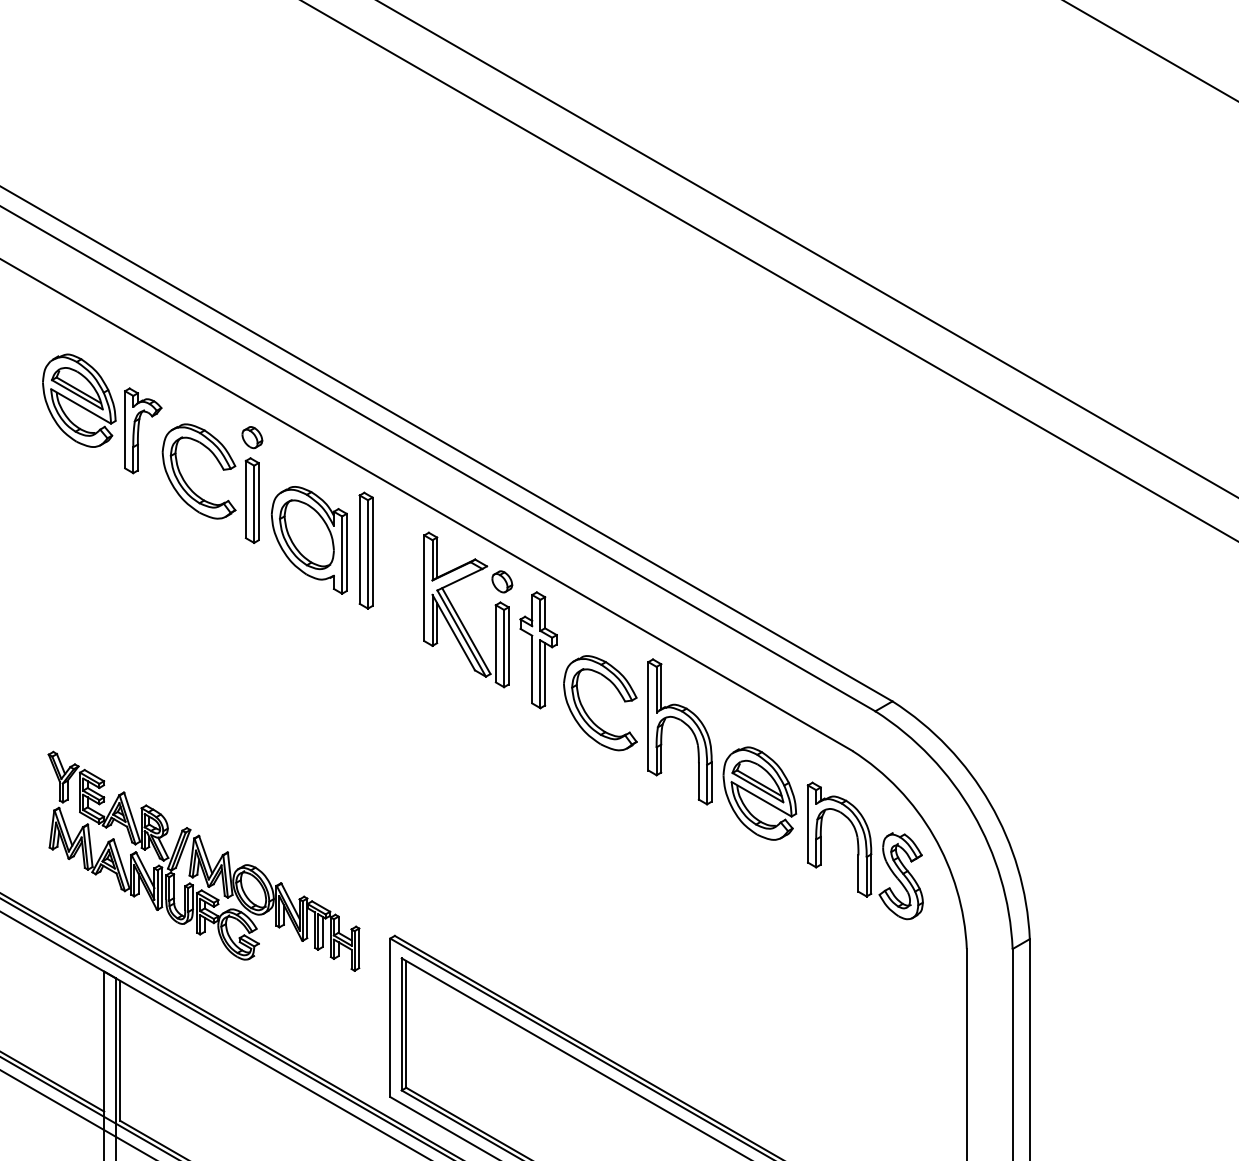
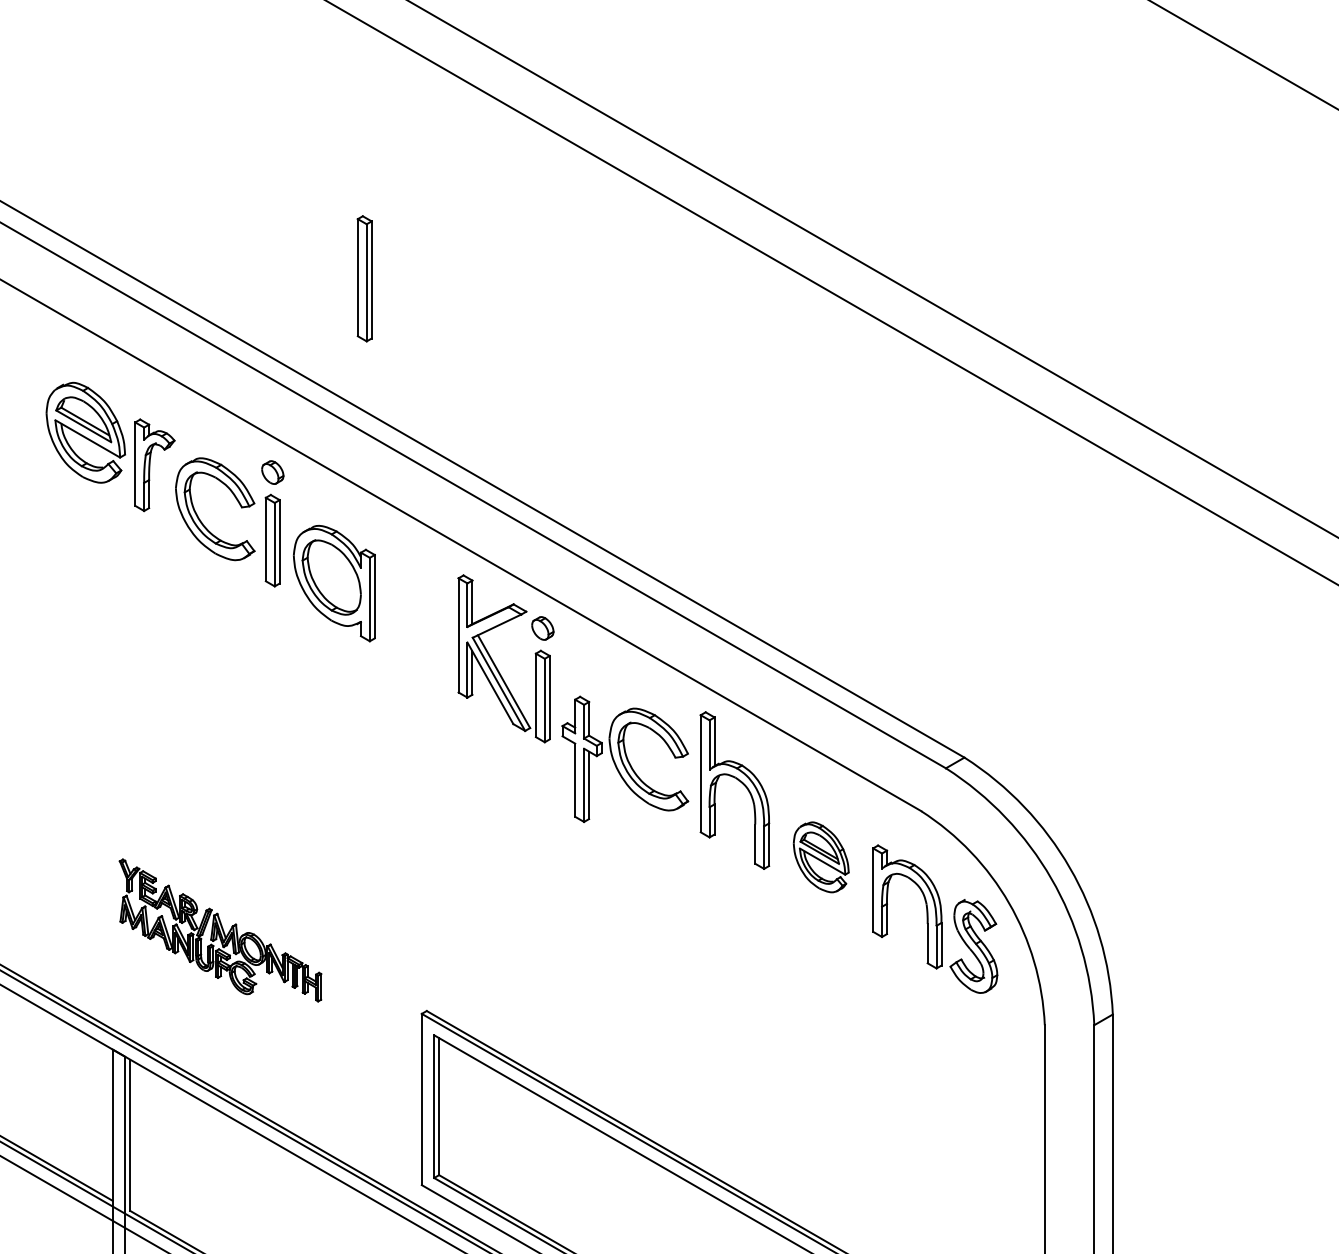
part: (365, 550) -> (364, 278), moved
part: (538, 649) -> (581, 758), moved
part: (760, 793) -> (821, 857), size x0.7
part: (203, 861) -> (220, 930), size x0.6

